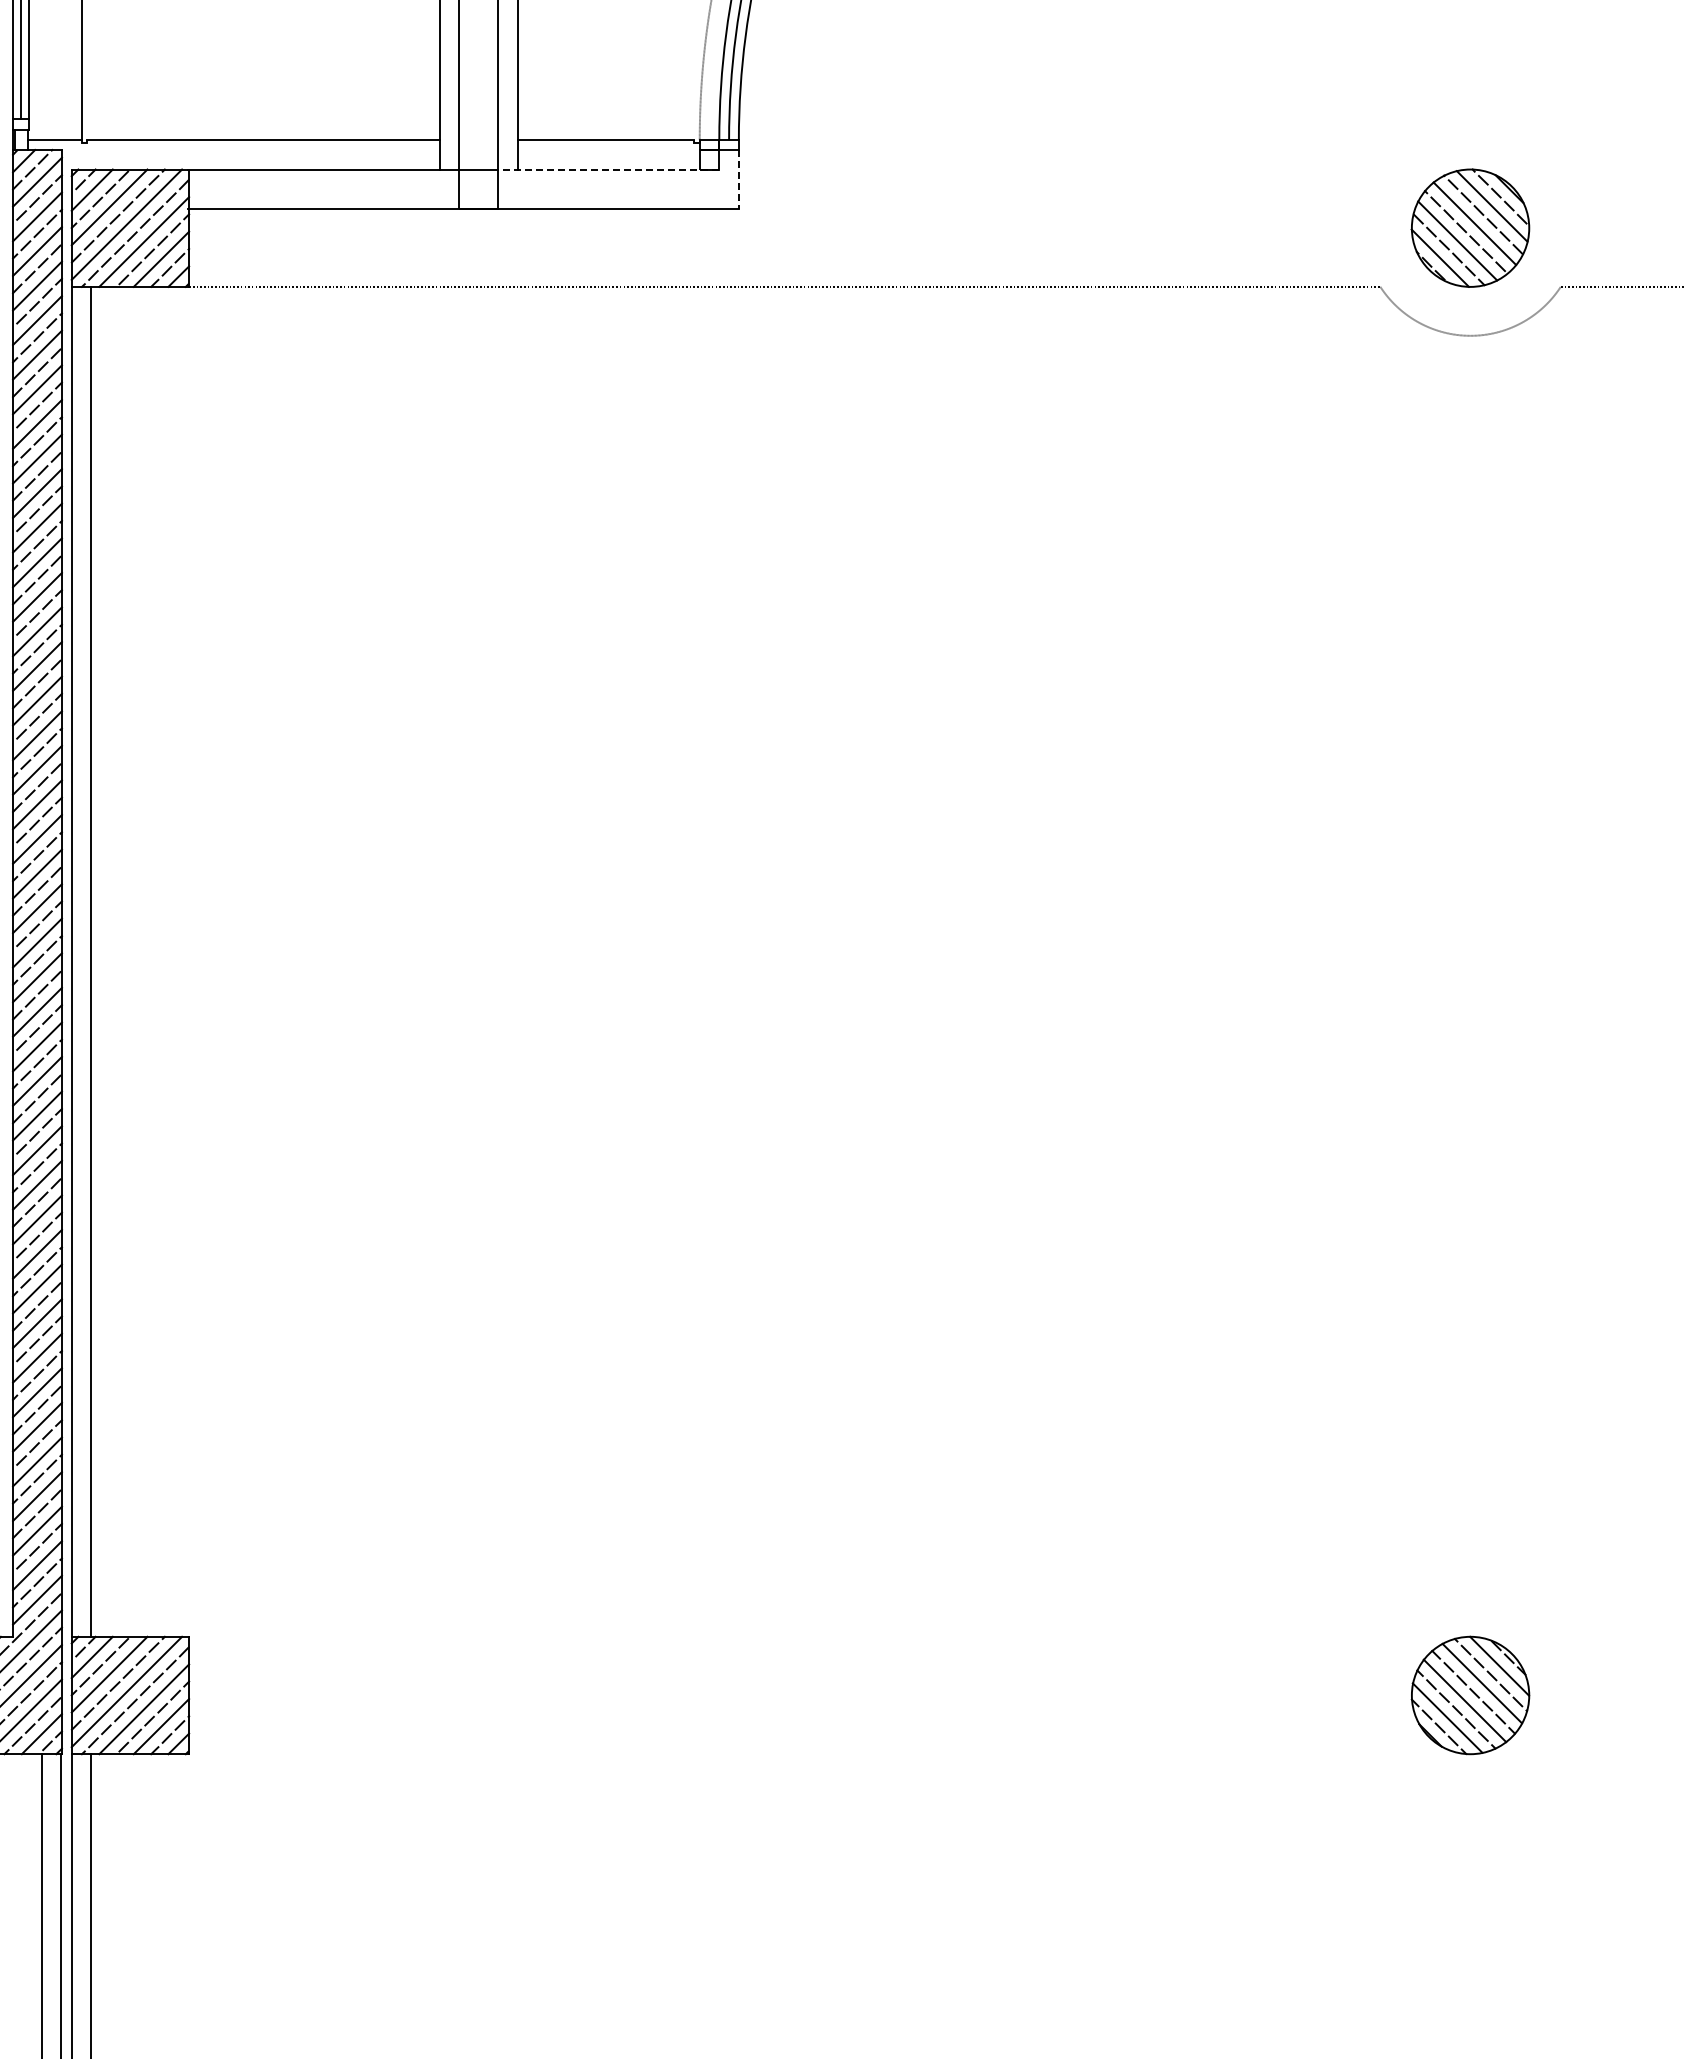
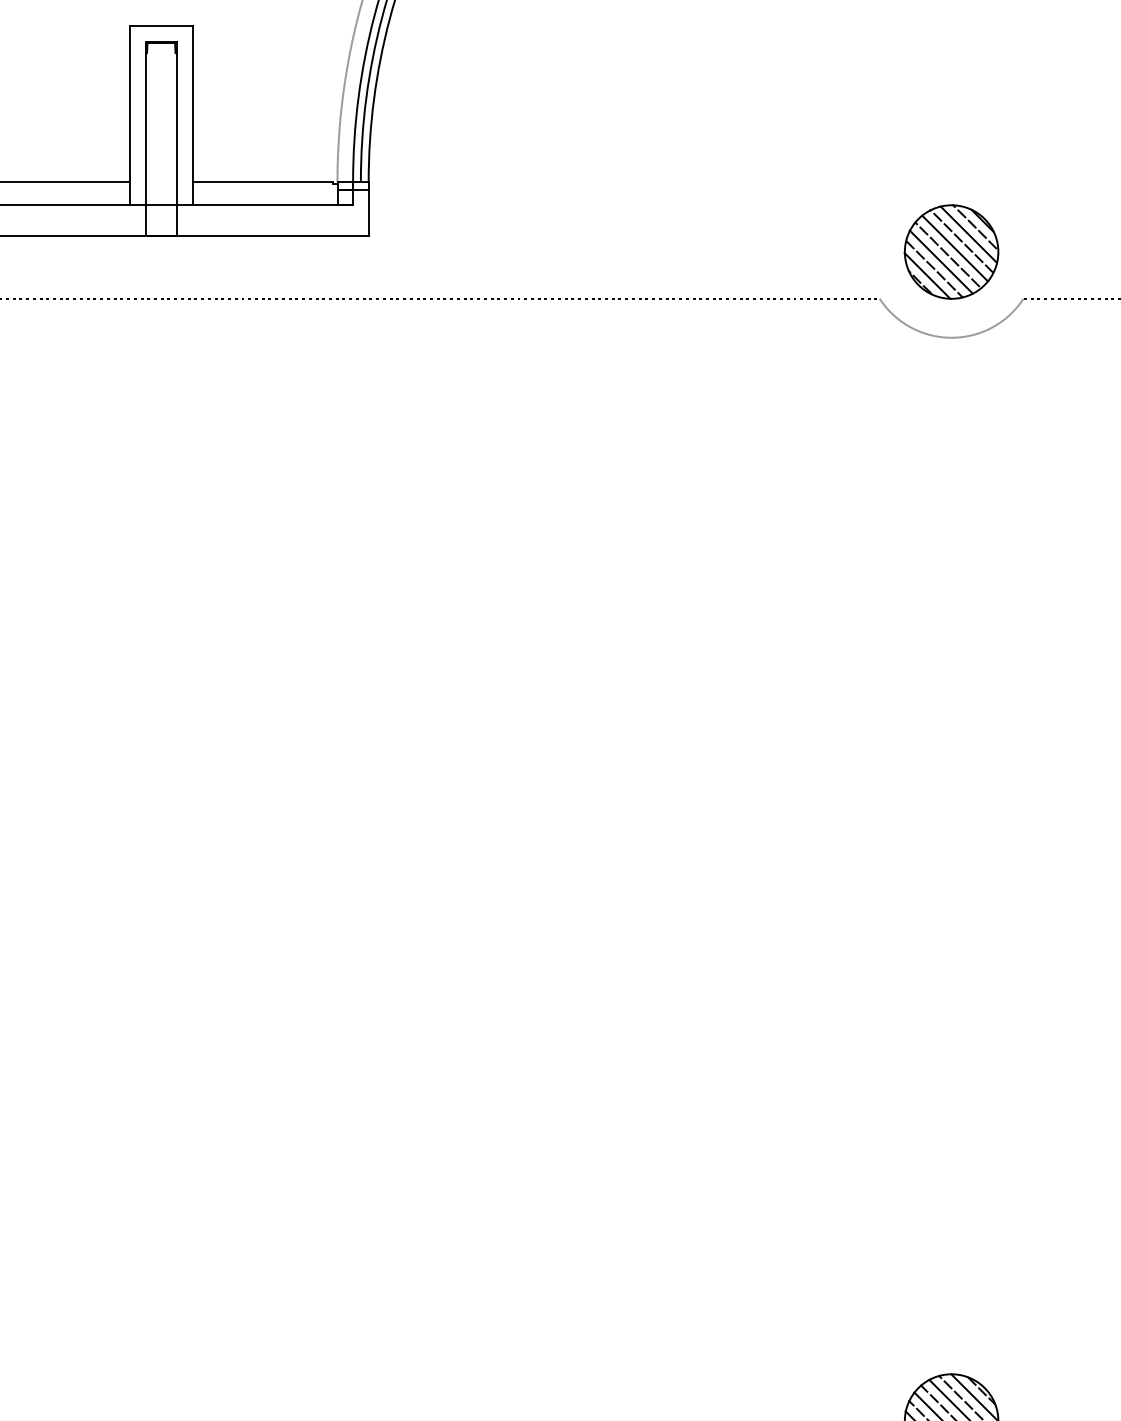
line: (608, 169) -> (264, 205), dashed -> solid
line: (738, 179) -> (368, 213), dashed -> solid

